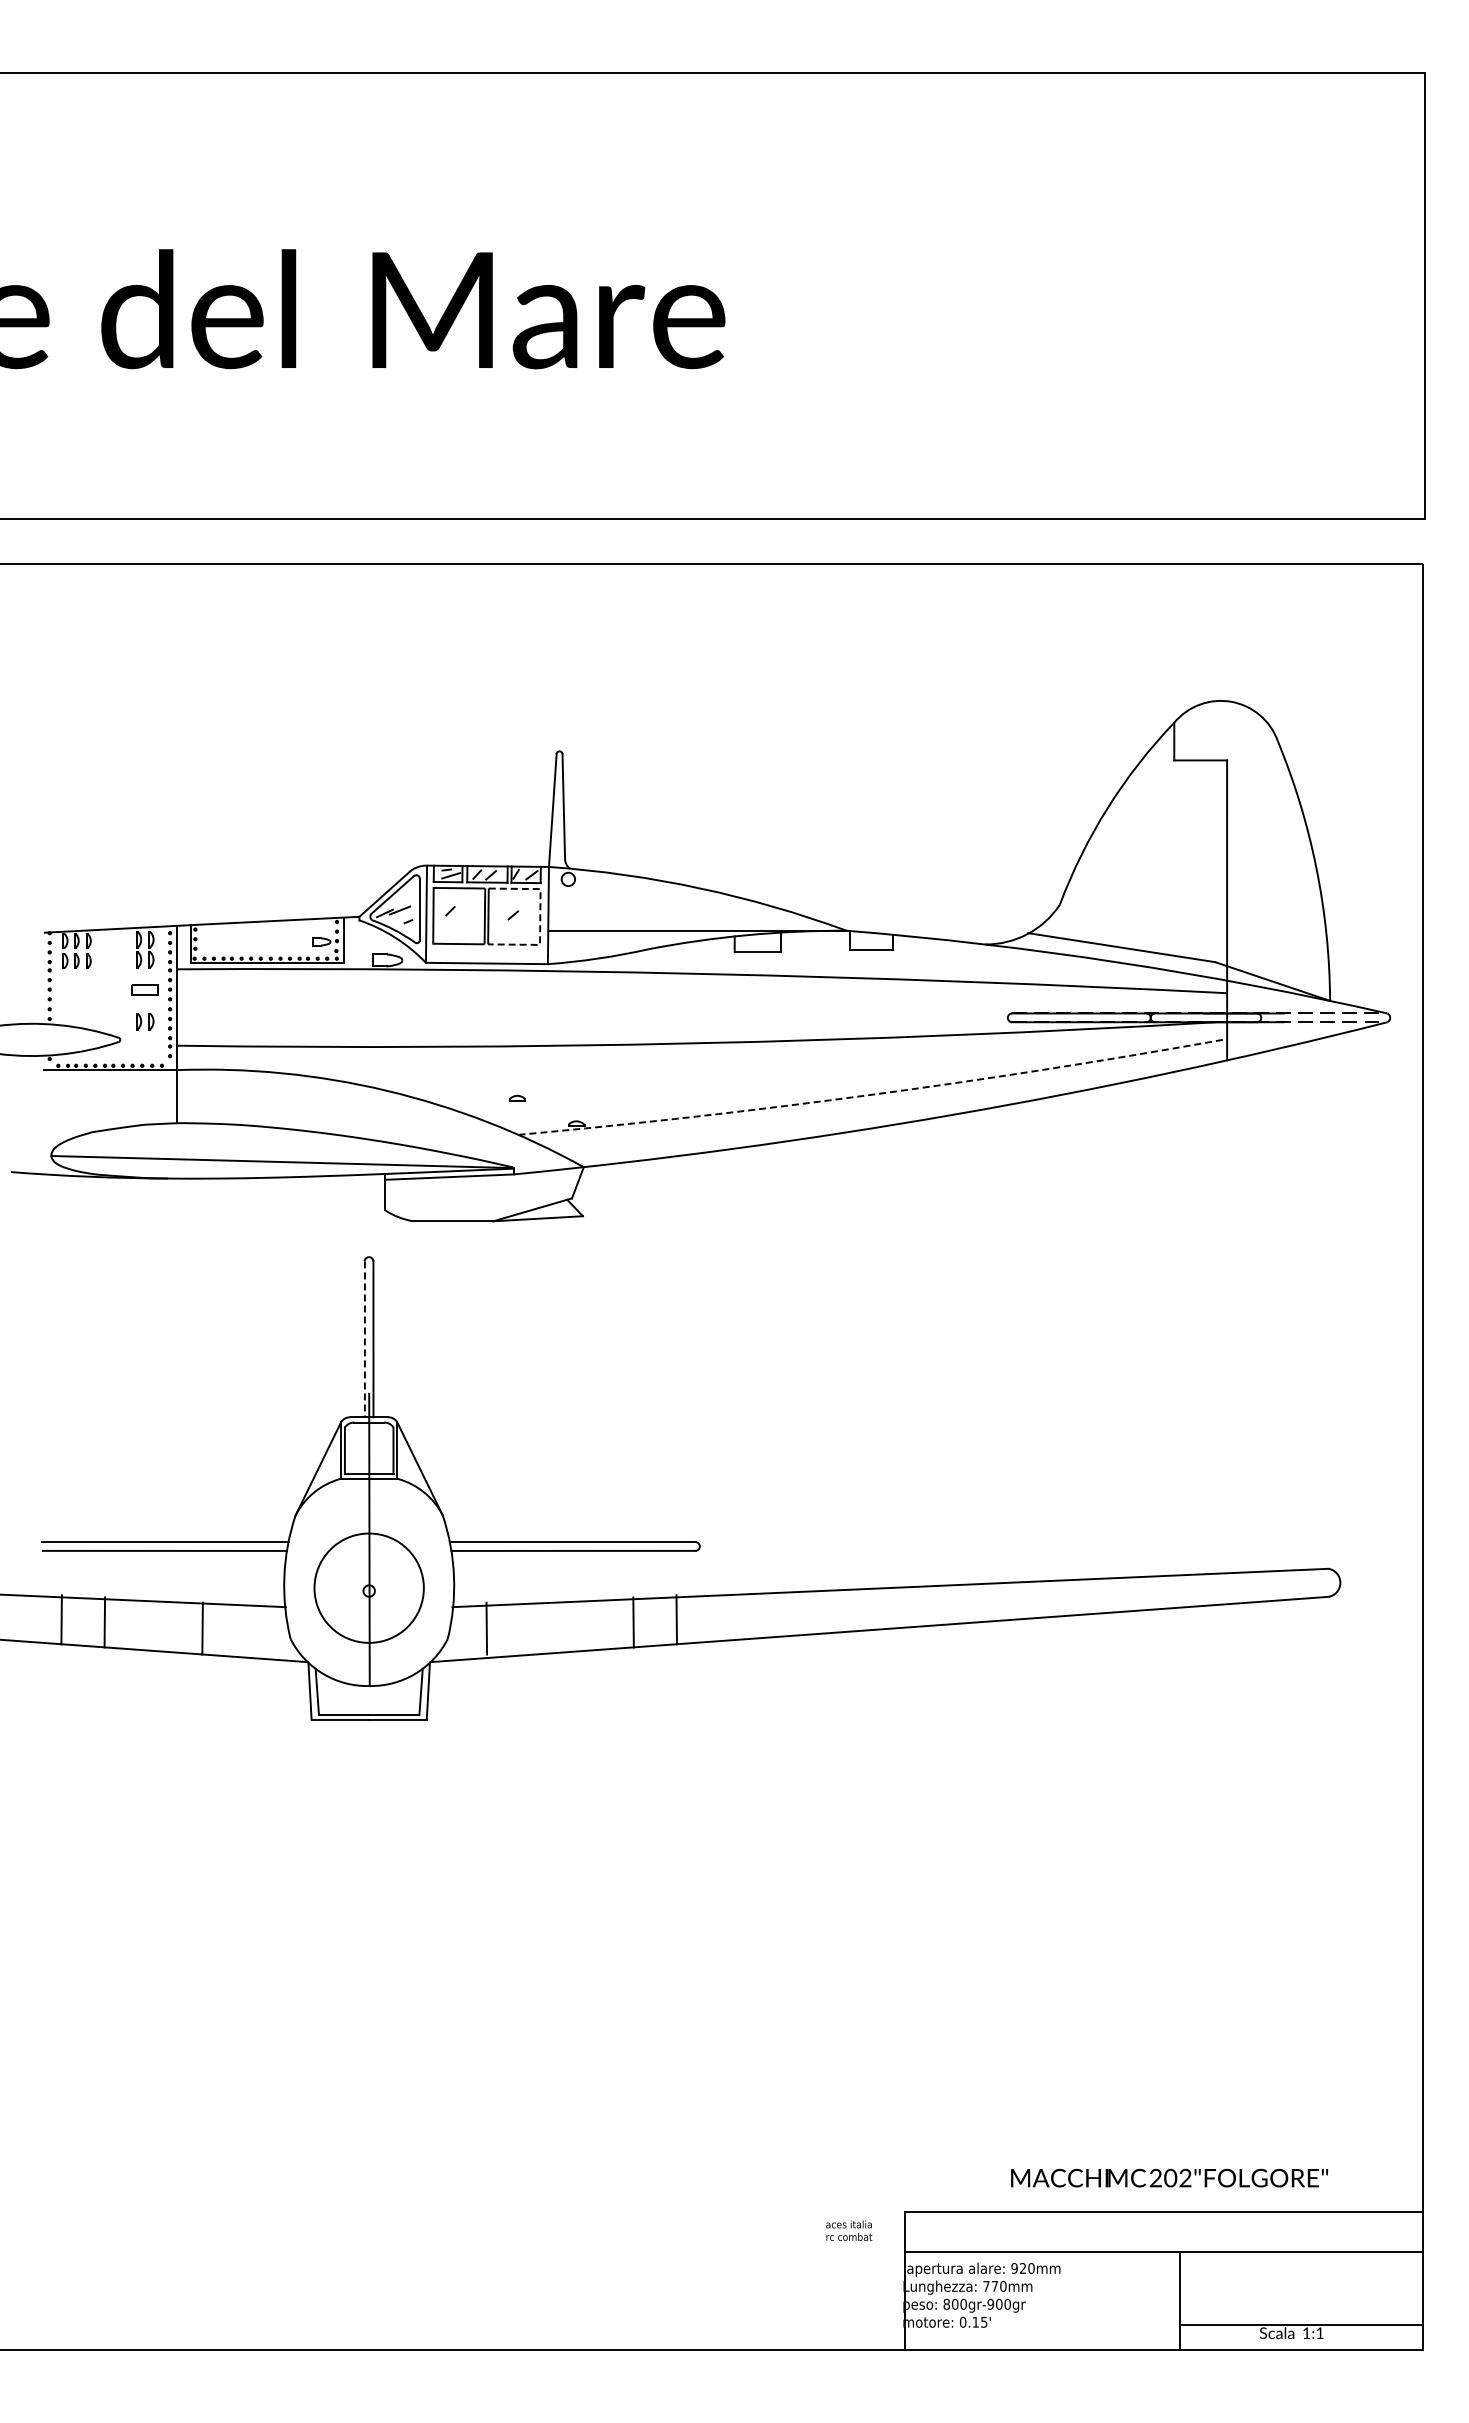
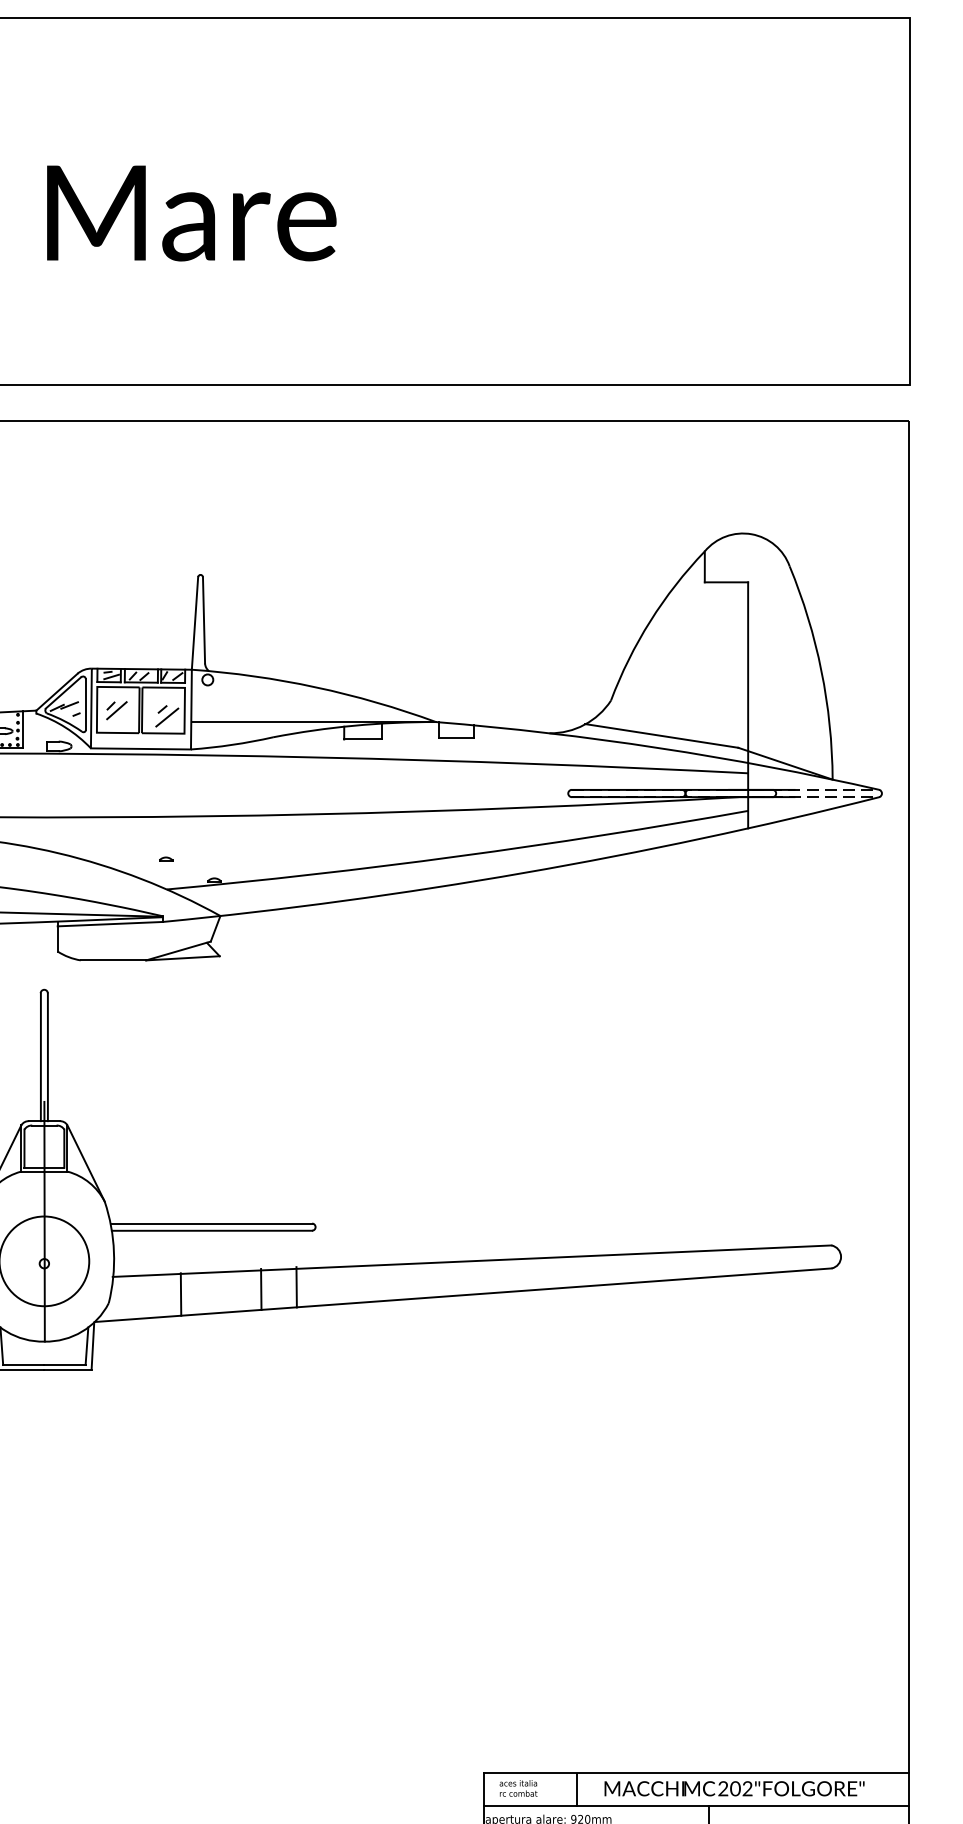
line: (457, 916) -> (116, 710), added
line: (540, 917) -> (184, 711), dashed -> solid
line: (518, 925) -> (166, 717), added
arc: (873, 1094) -> (458, 856), dashed -> solid
line: (364, 1339) -> (40, 1057), dashed -> solid
line: (486, 1628) -> (180, 1294), moved
text: (1169, 2177) -> (734, 1788), moved
text: (849, 2230) -> (518, 1788), moved
line: (1018, 2232) -> (577, 1789), added

